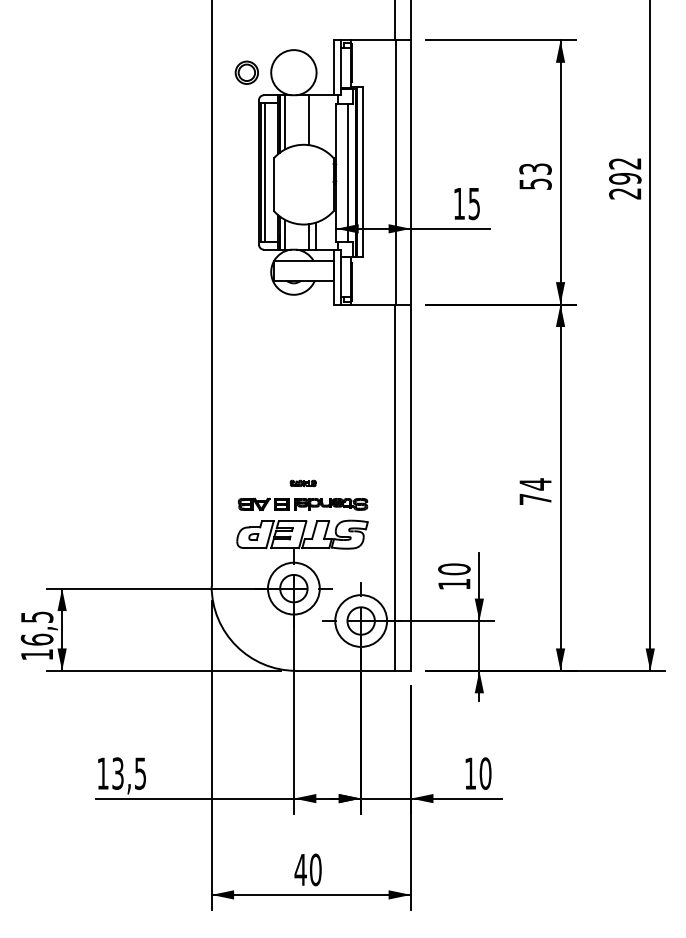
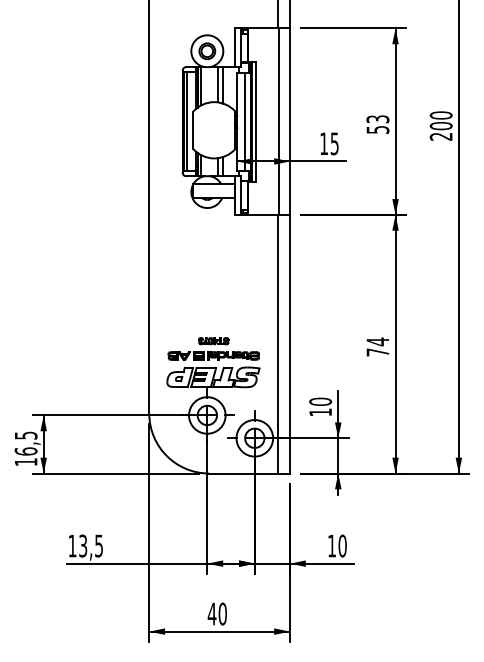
part: (246, 72) -> (207, 51), moved
line: (316, 120) -> (223, 84), added
text: (625, 170) -> (441, 120), 292 -> 200
part: (303, 483) -> (214, 341), size x1.67

